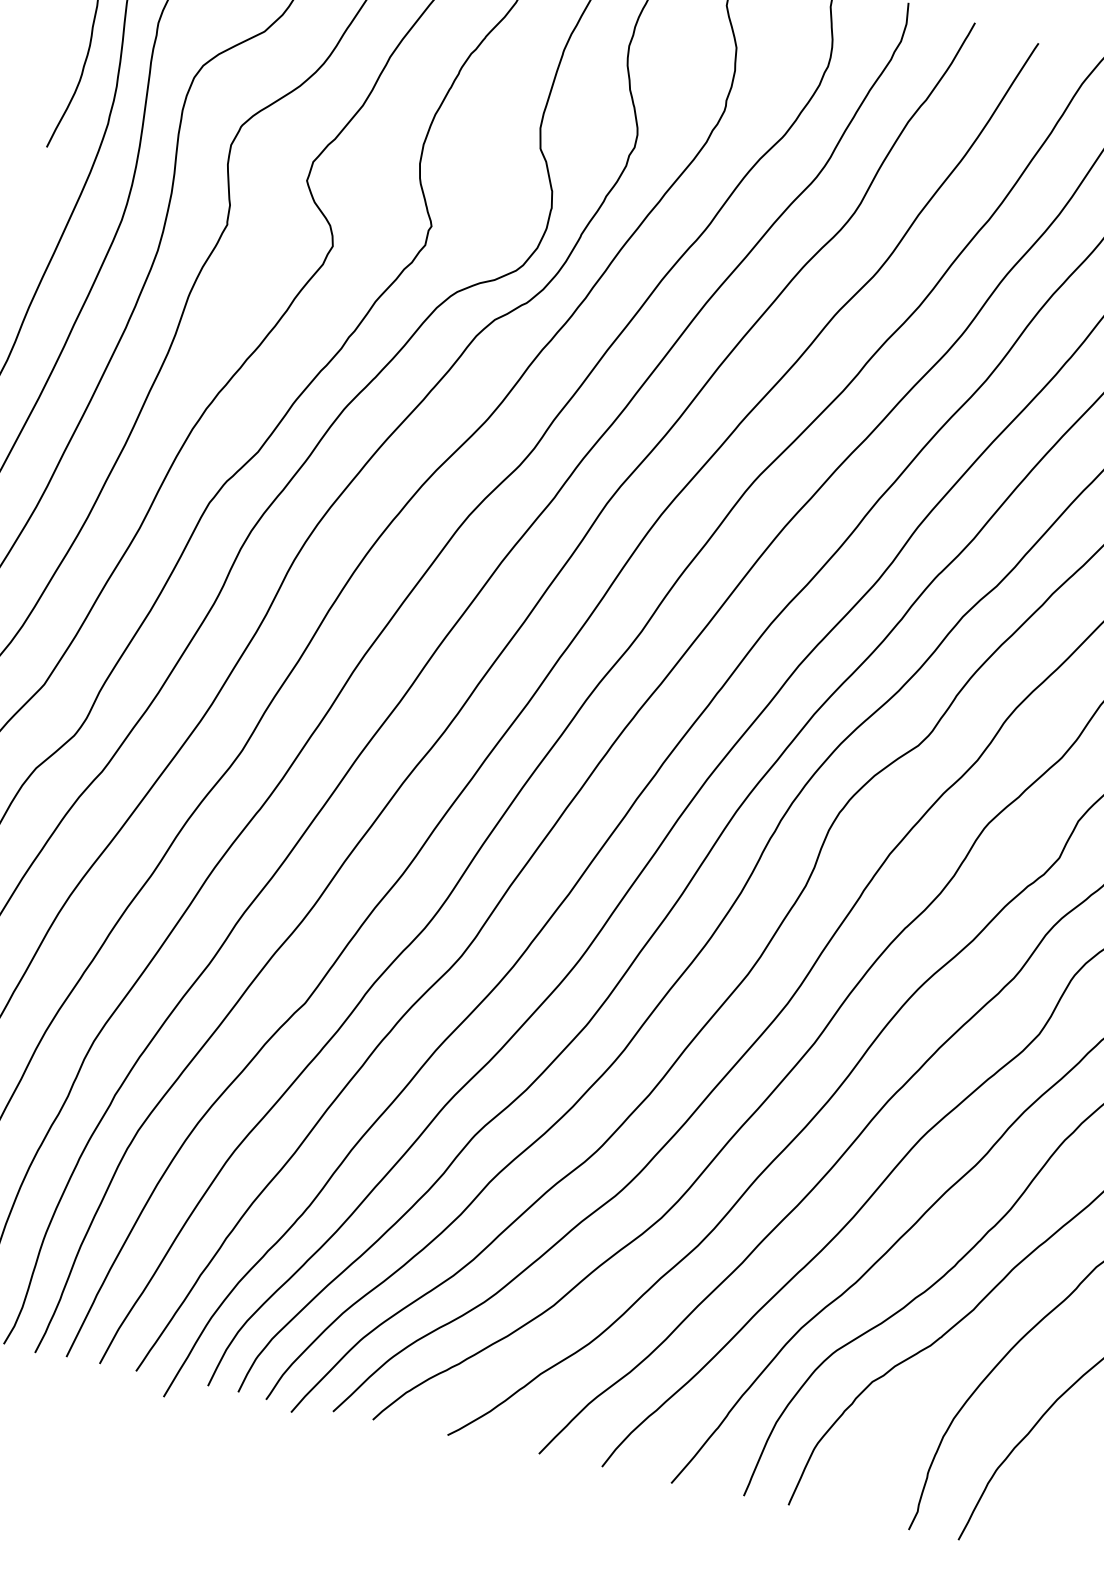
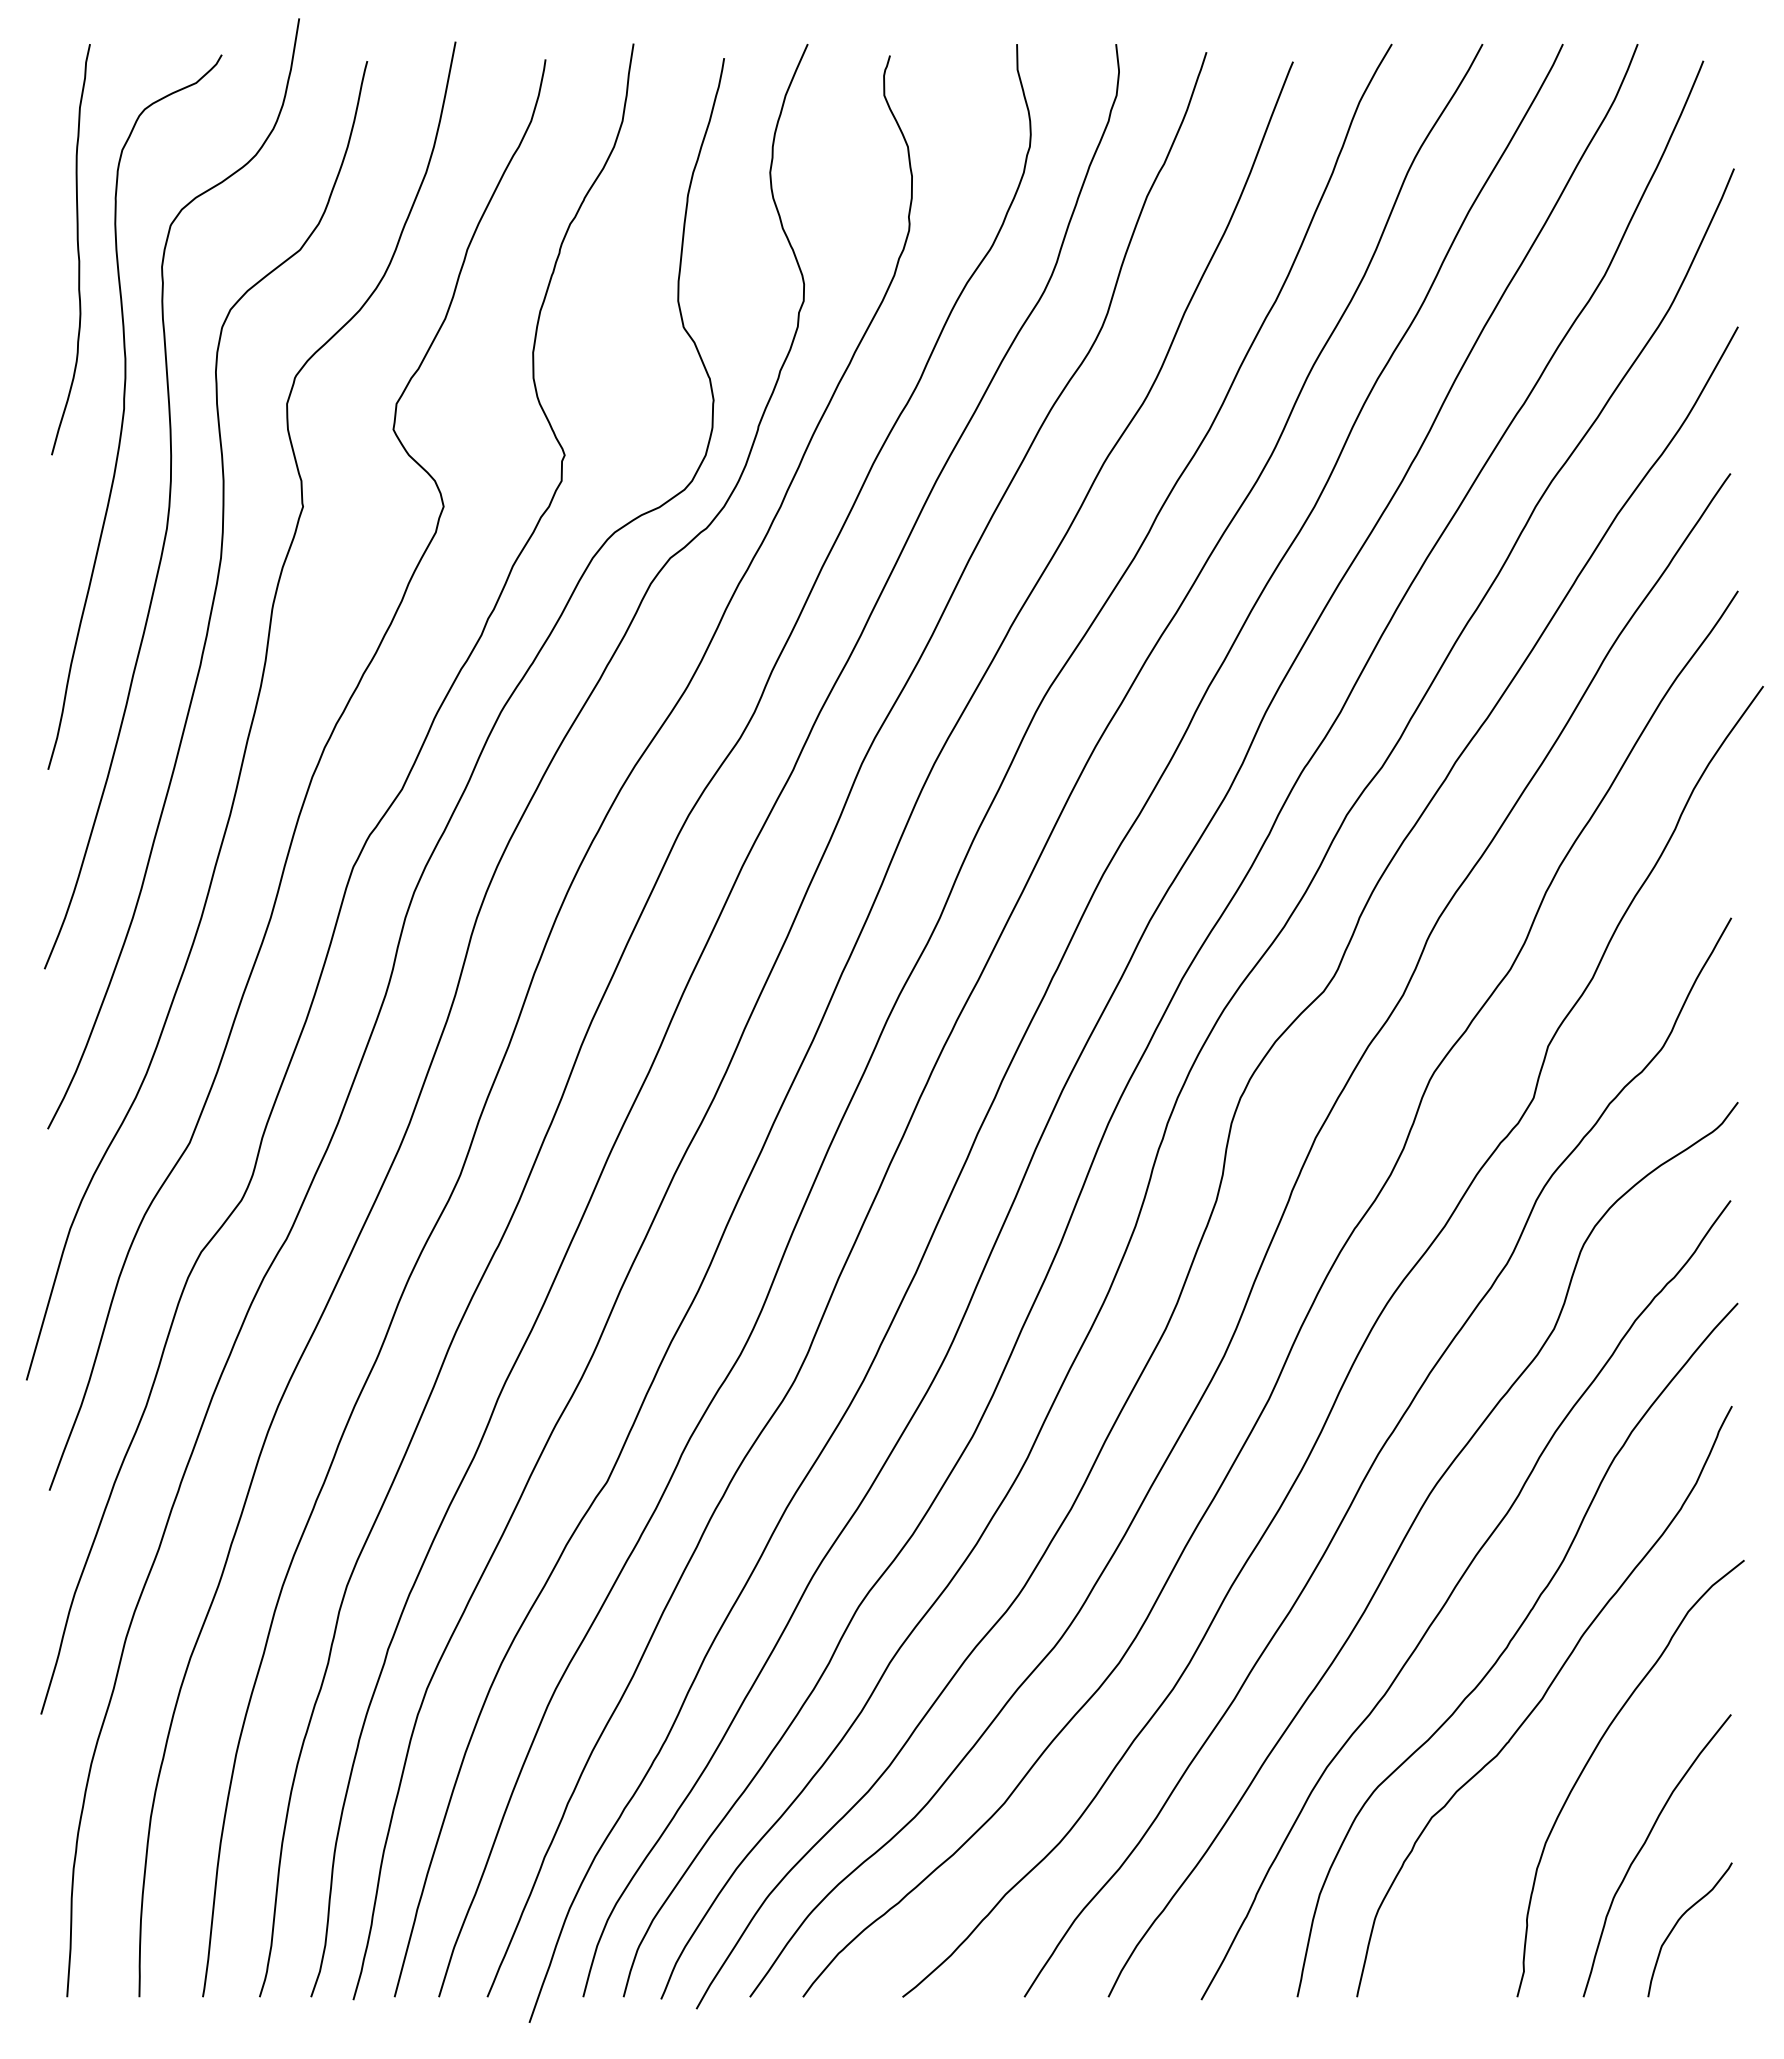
curve: (1041, 1498) -> (1678, 1922), added

